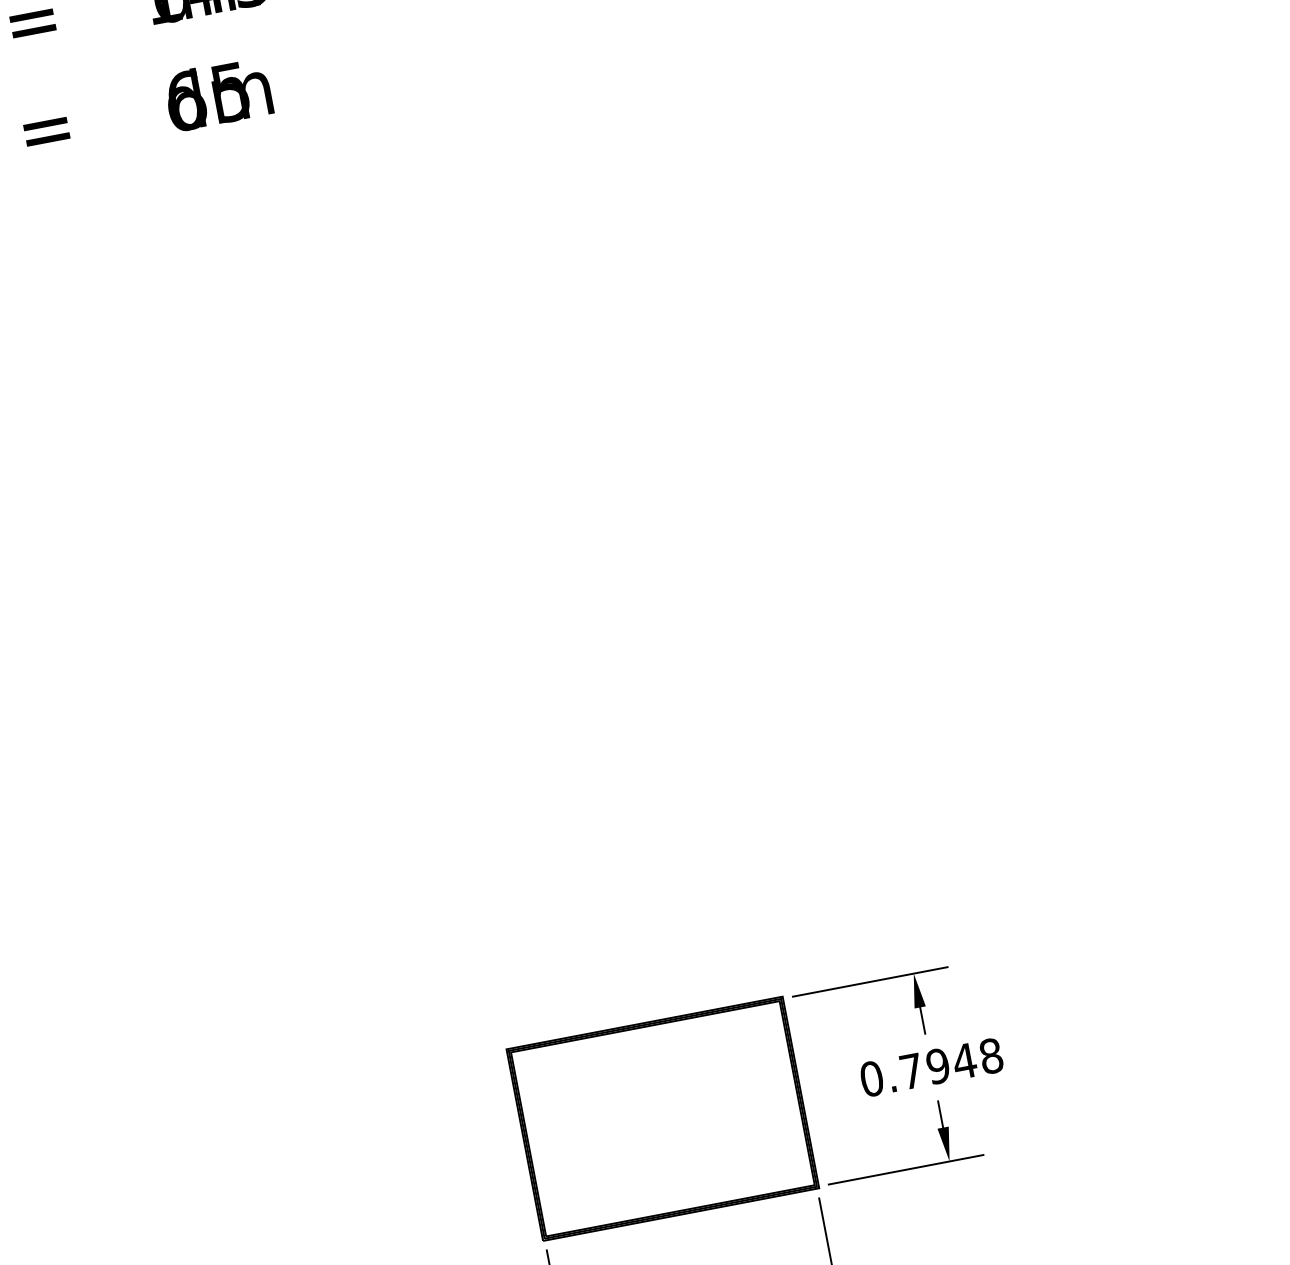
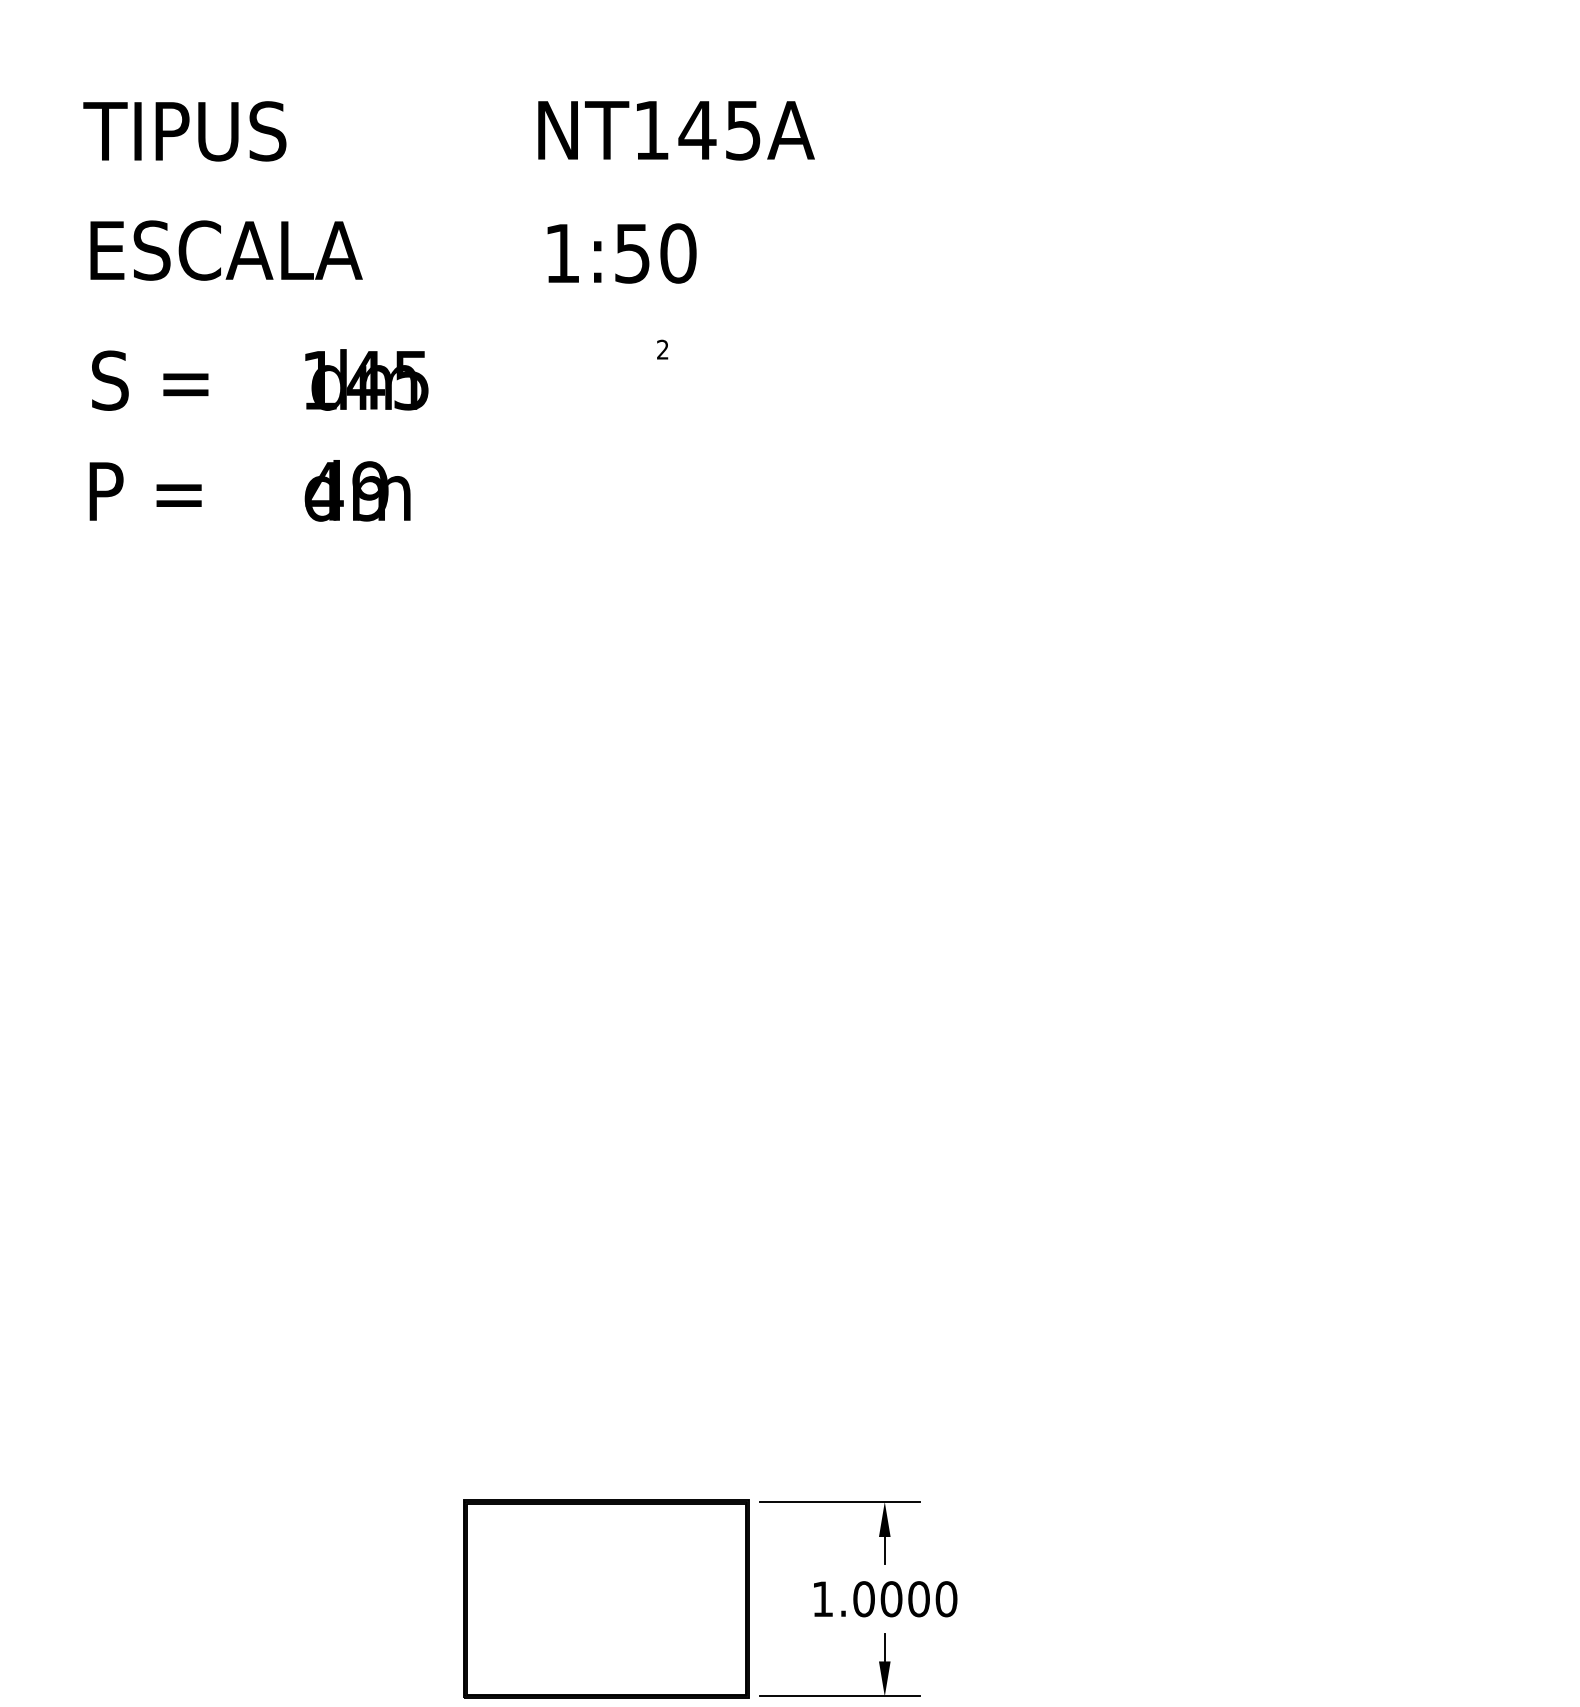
text: (207, 96) -> (346, 491), 65 -> 49
text: (931, 1067) -> (884, 1599), 0.7948 -> 1.0000

